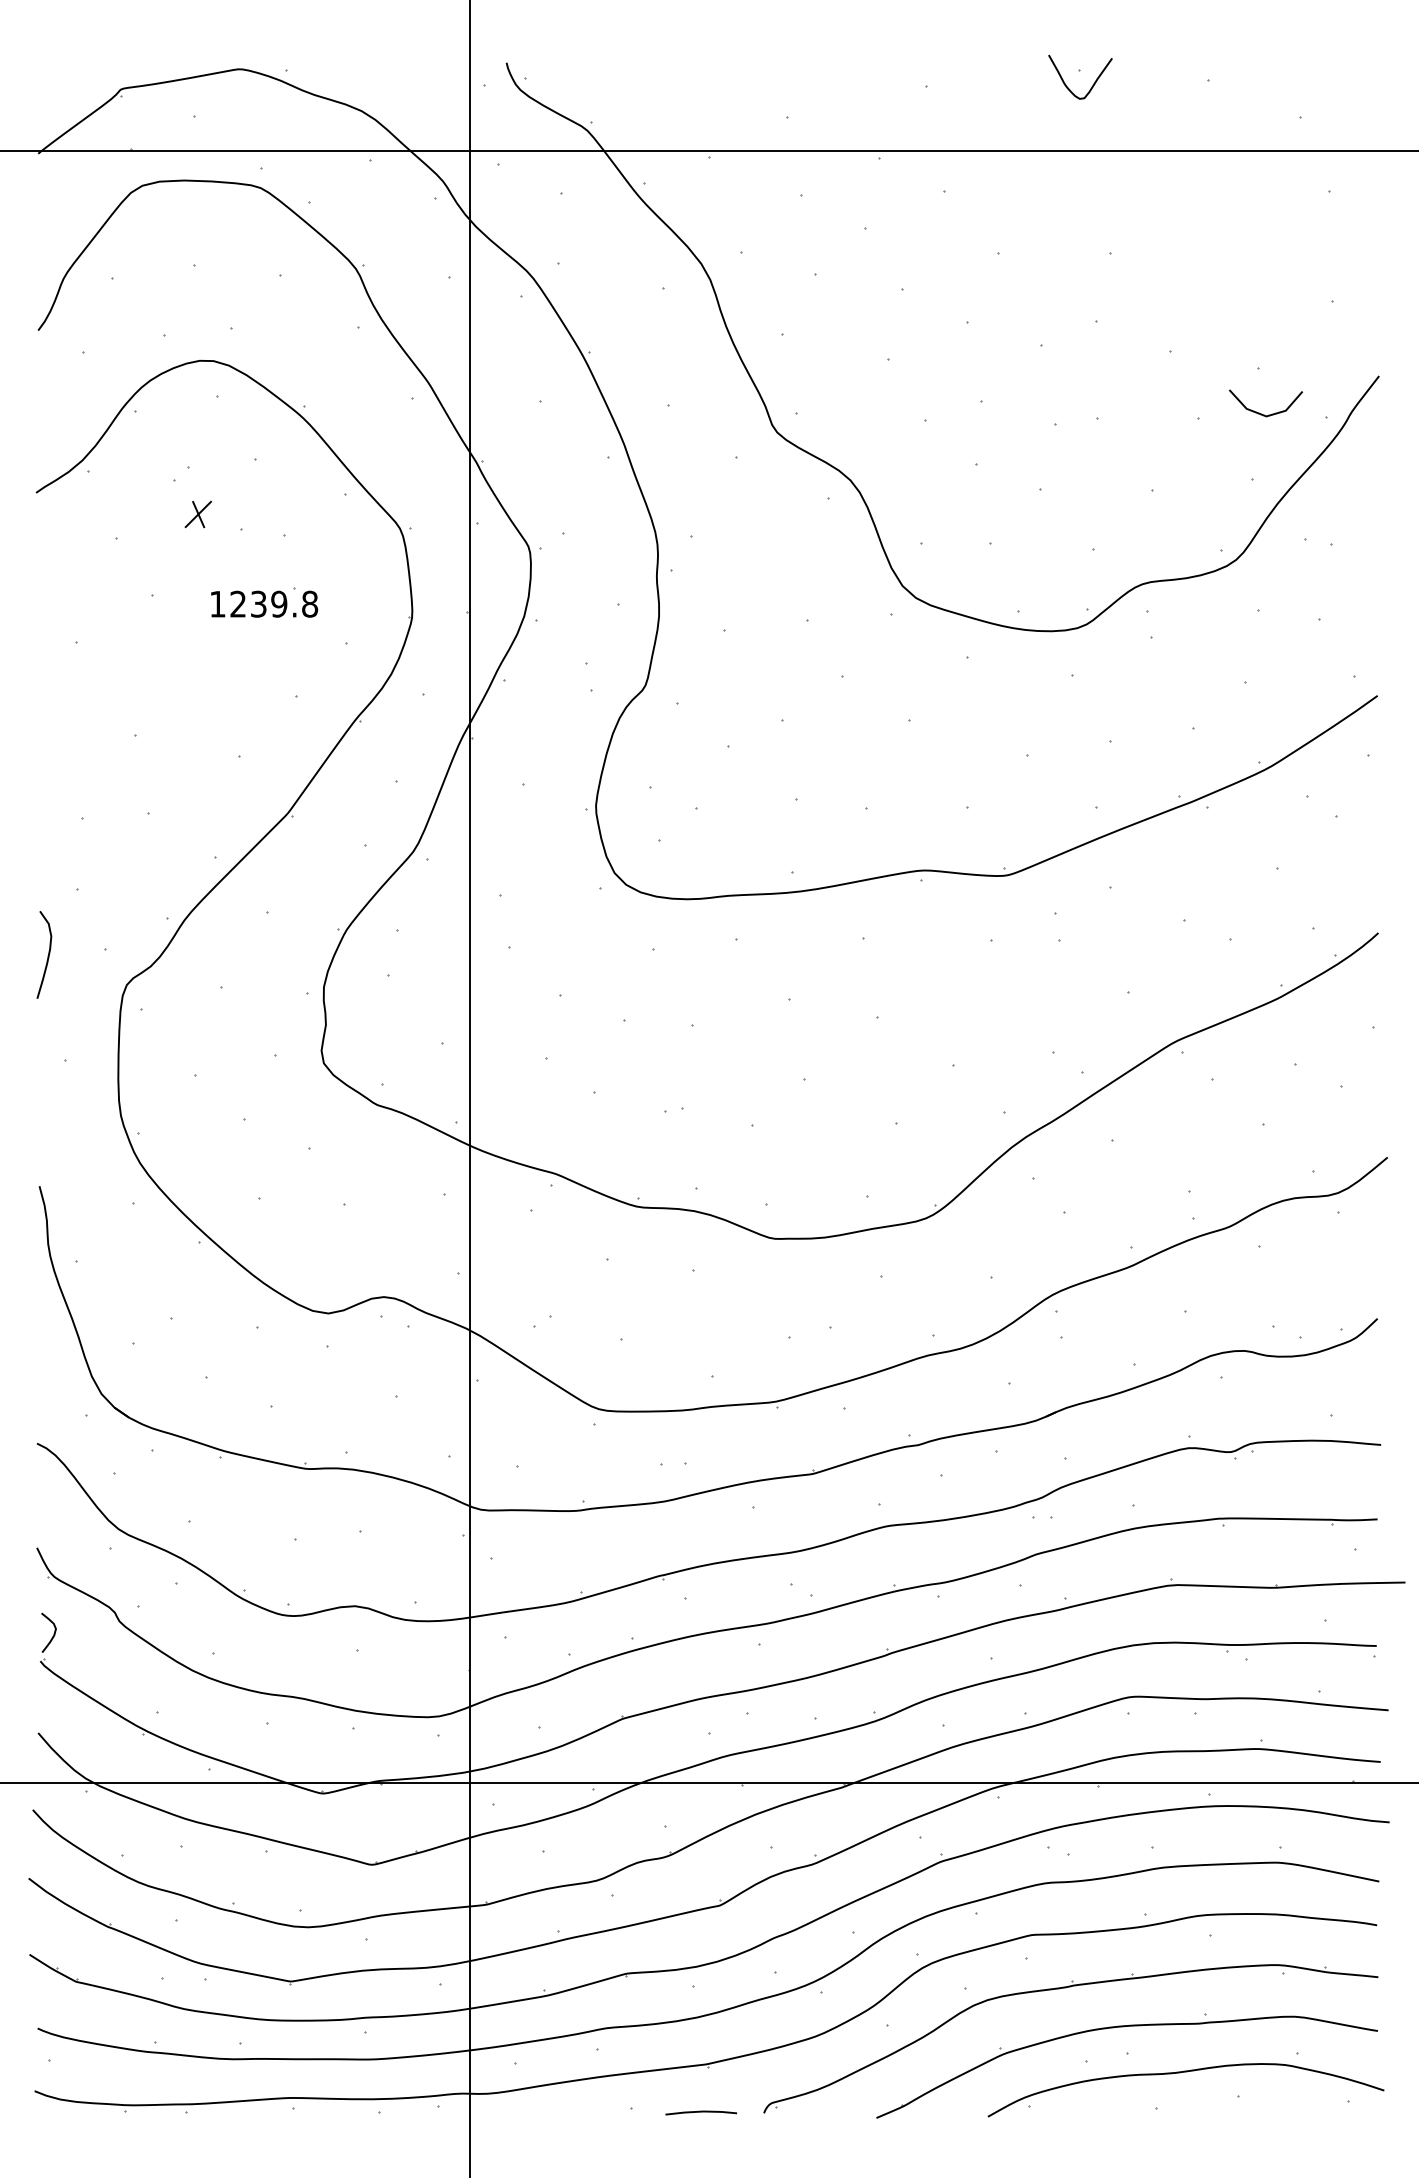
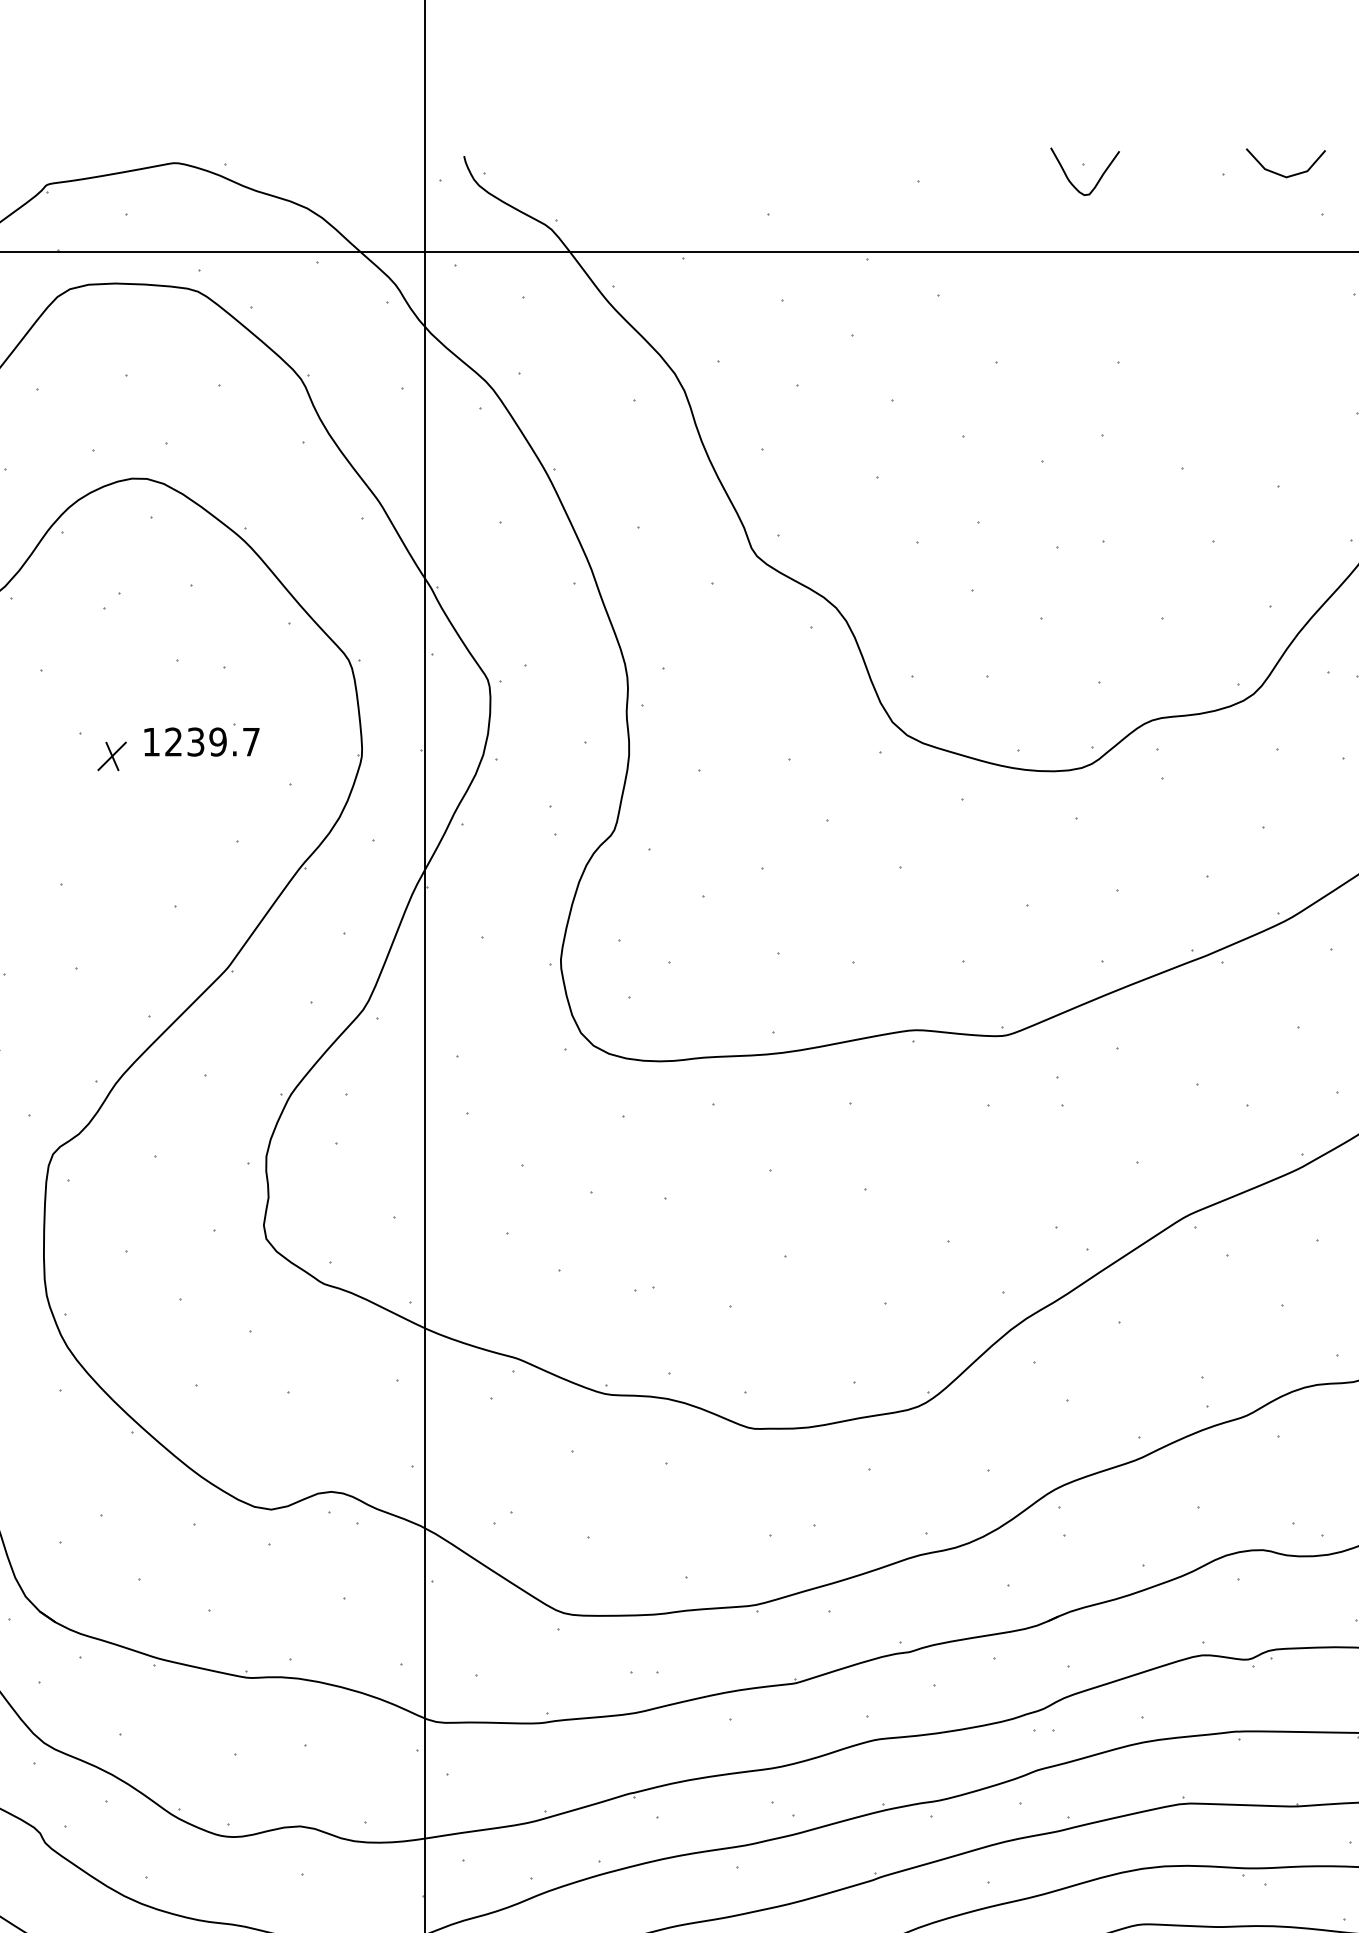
line: (1261, 413) -> (1281, 174), moved
part: (197, 514) -> (111, 756), moved
text: (310, 603) -> (251, 741), 1239.8 -> 1239.7

